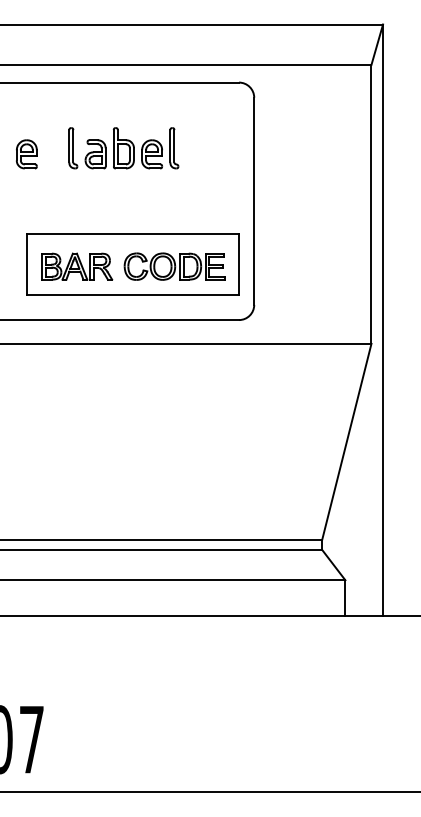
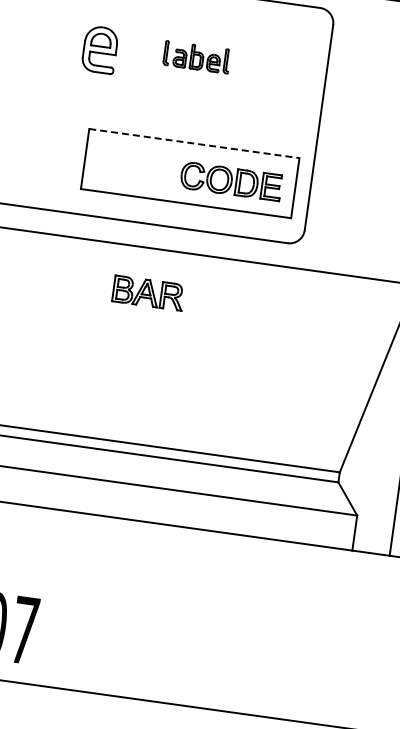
part: (123, 148) -> (196, 57), size x0.6
part: (26, 154) -> (99, 50), size x1.6
line: (133, 234) -> (194, 143), solid -> dashed
part: (77, 266) -> (148, 293), moved

